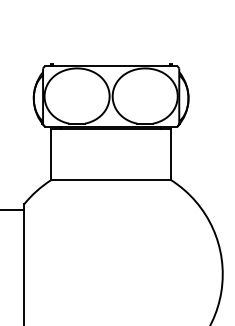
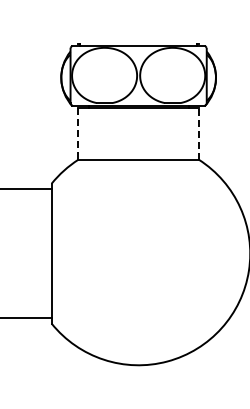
line: (51, 154) -> (78, 133), solid -> dashed
line: (171, 154) -> (198, 133), solid -> dashed

